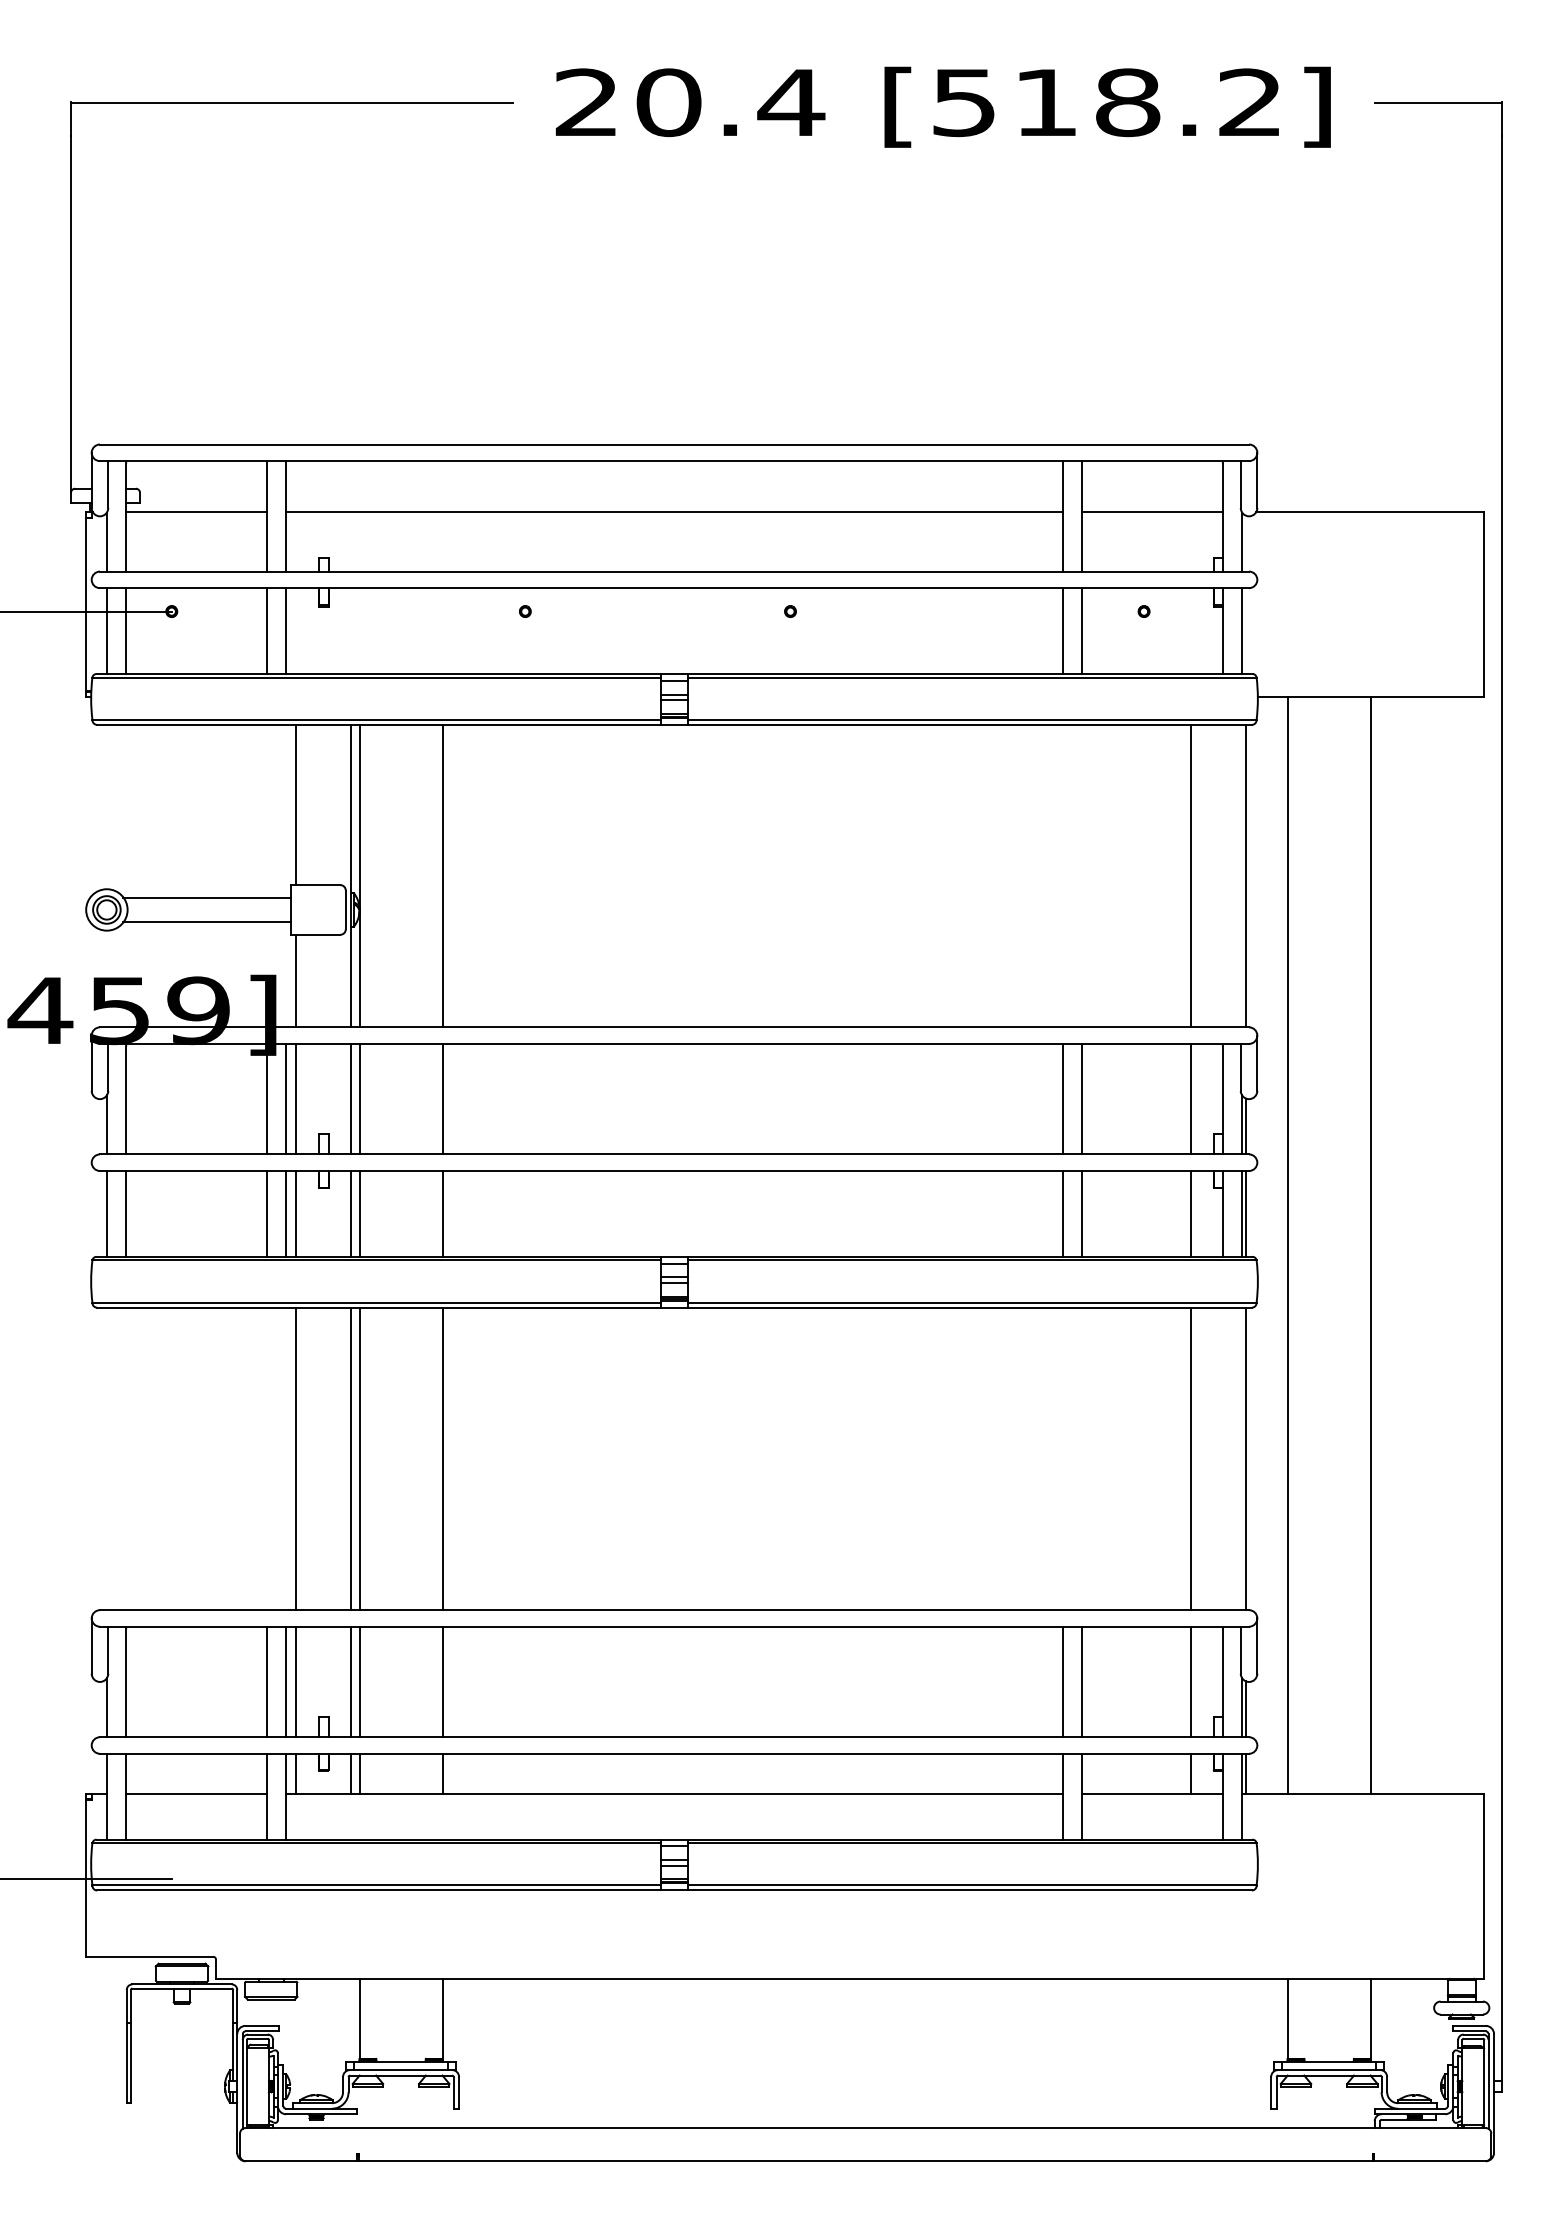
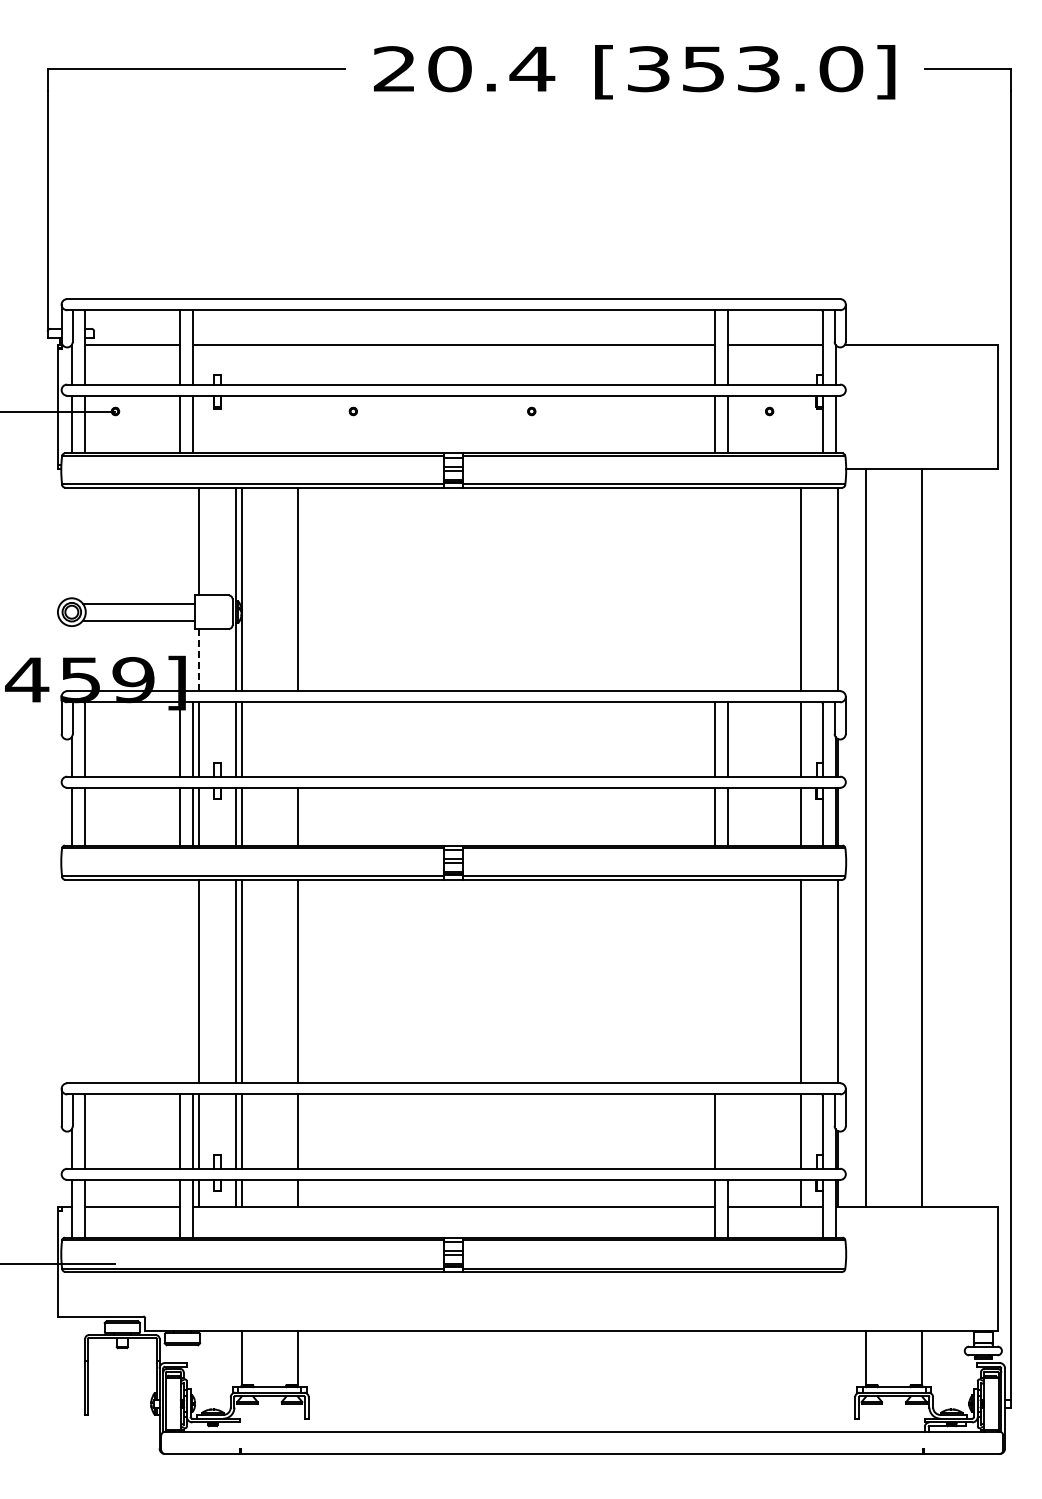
text: (1108, 103) -> (745, 69), [518.2] -> [353.0]
line: (296, 981) -> (199, 660), solid -> dashed
line: (442, 1099) -> (297, 739), removed
line: (1081, 1681) -> (727, 1131), removed

